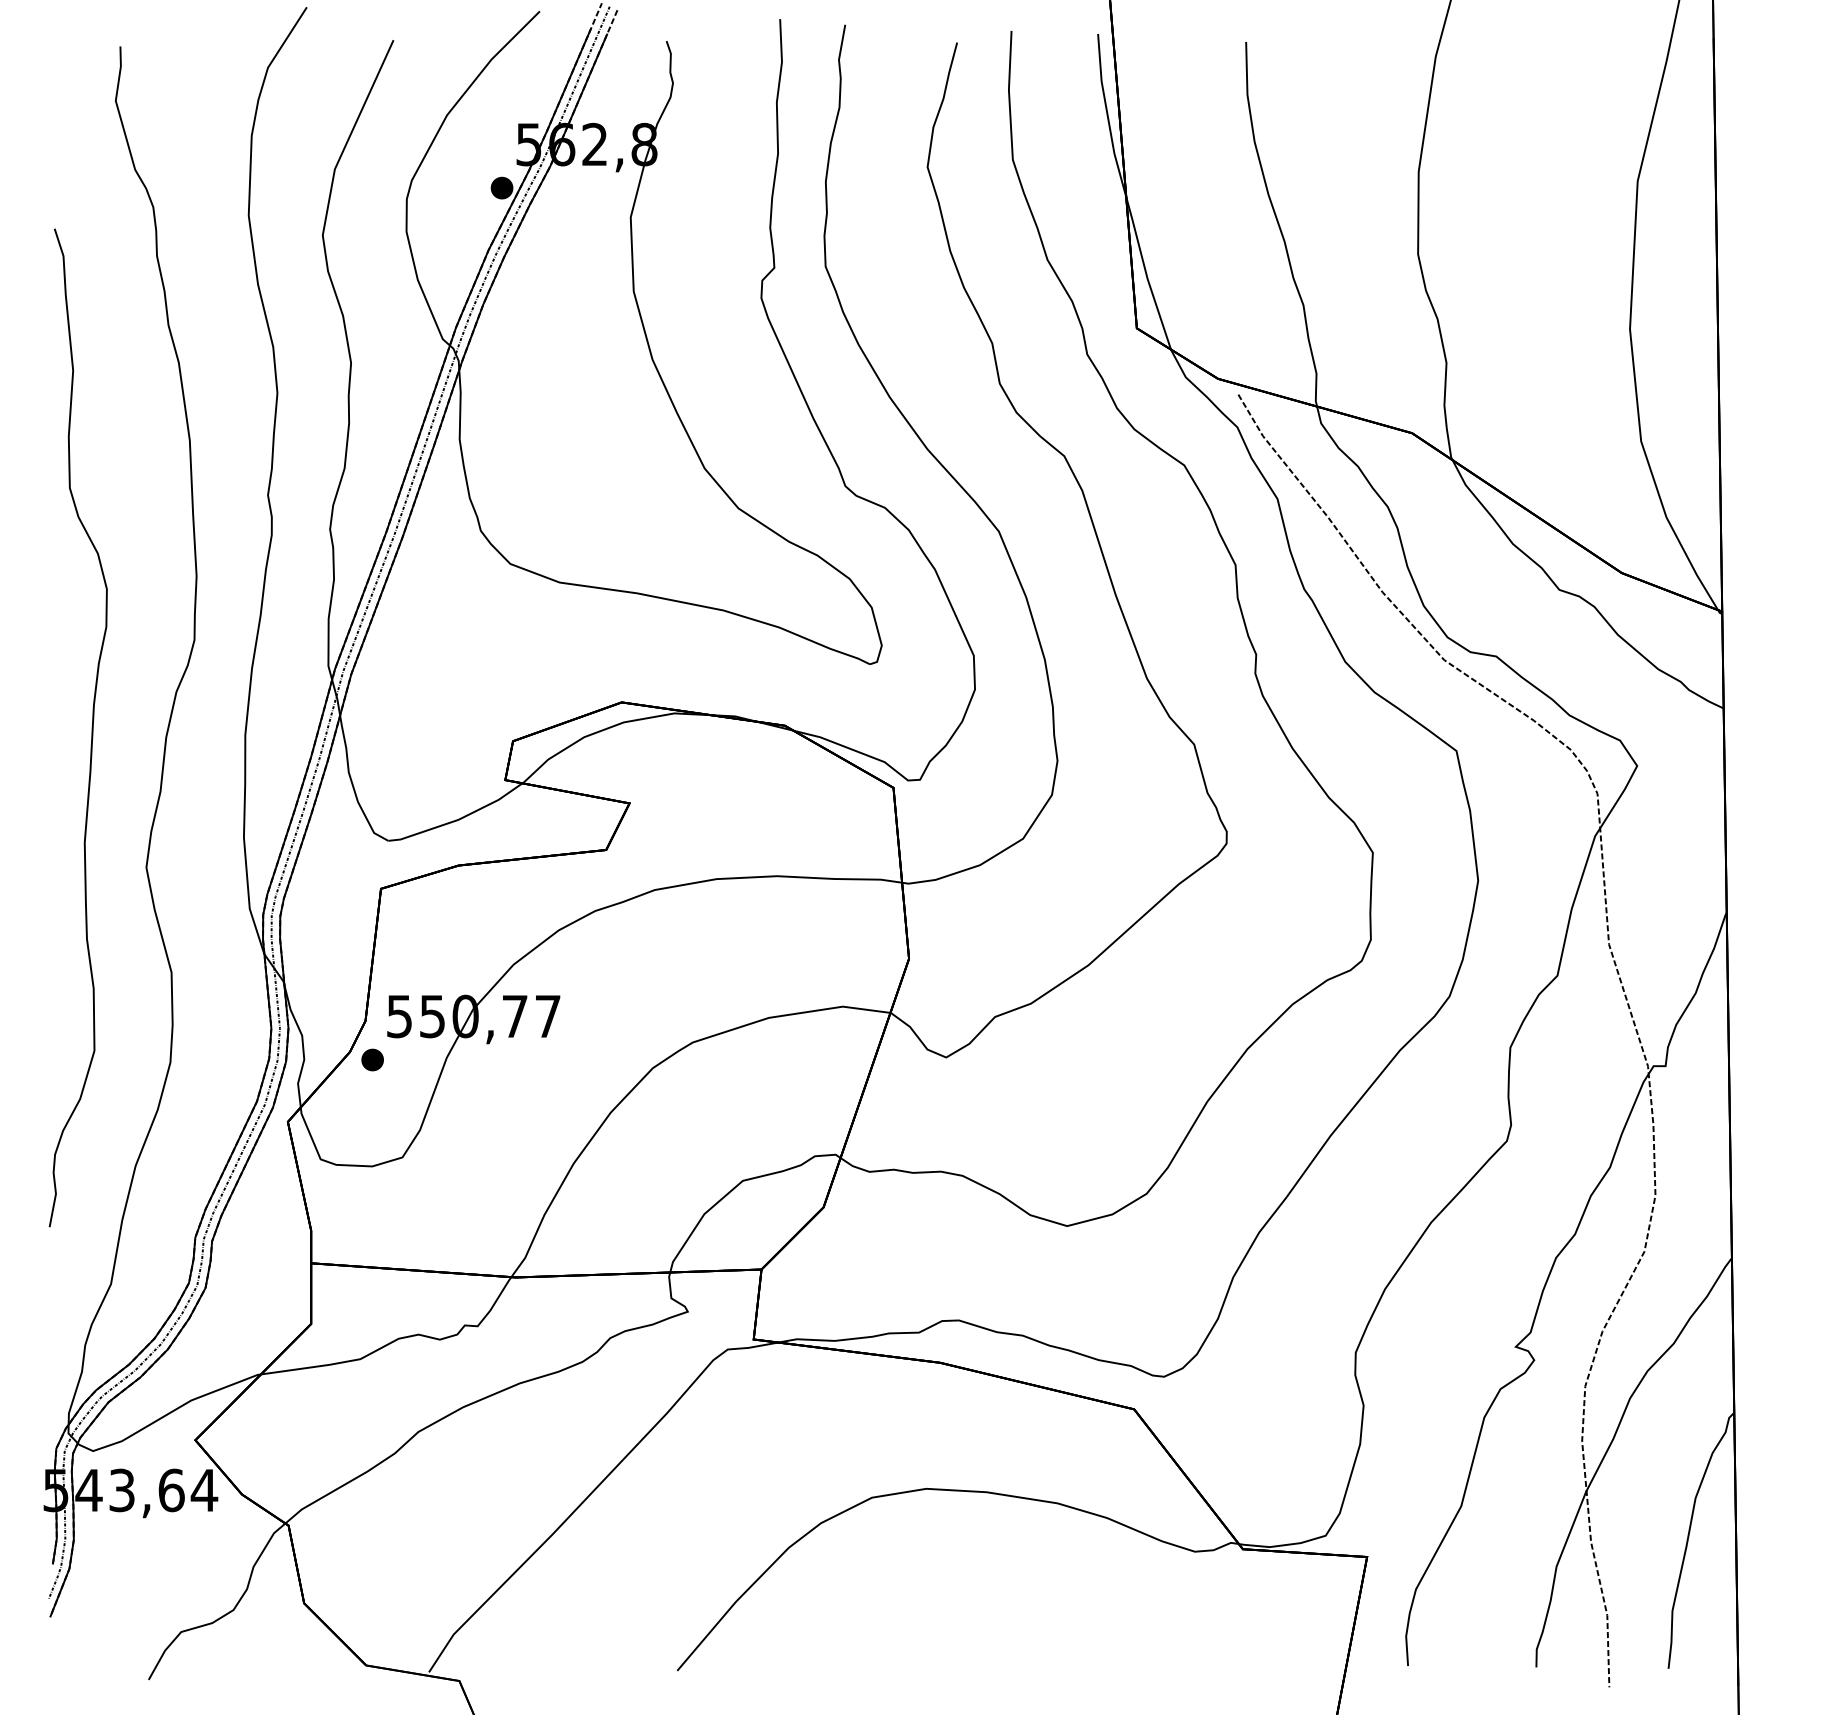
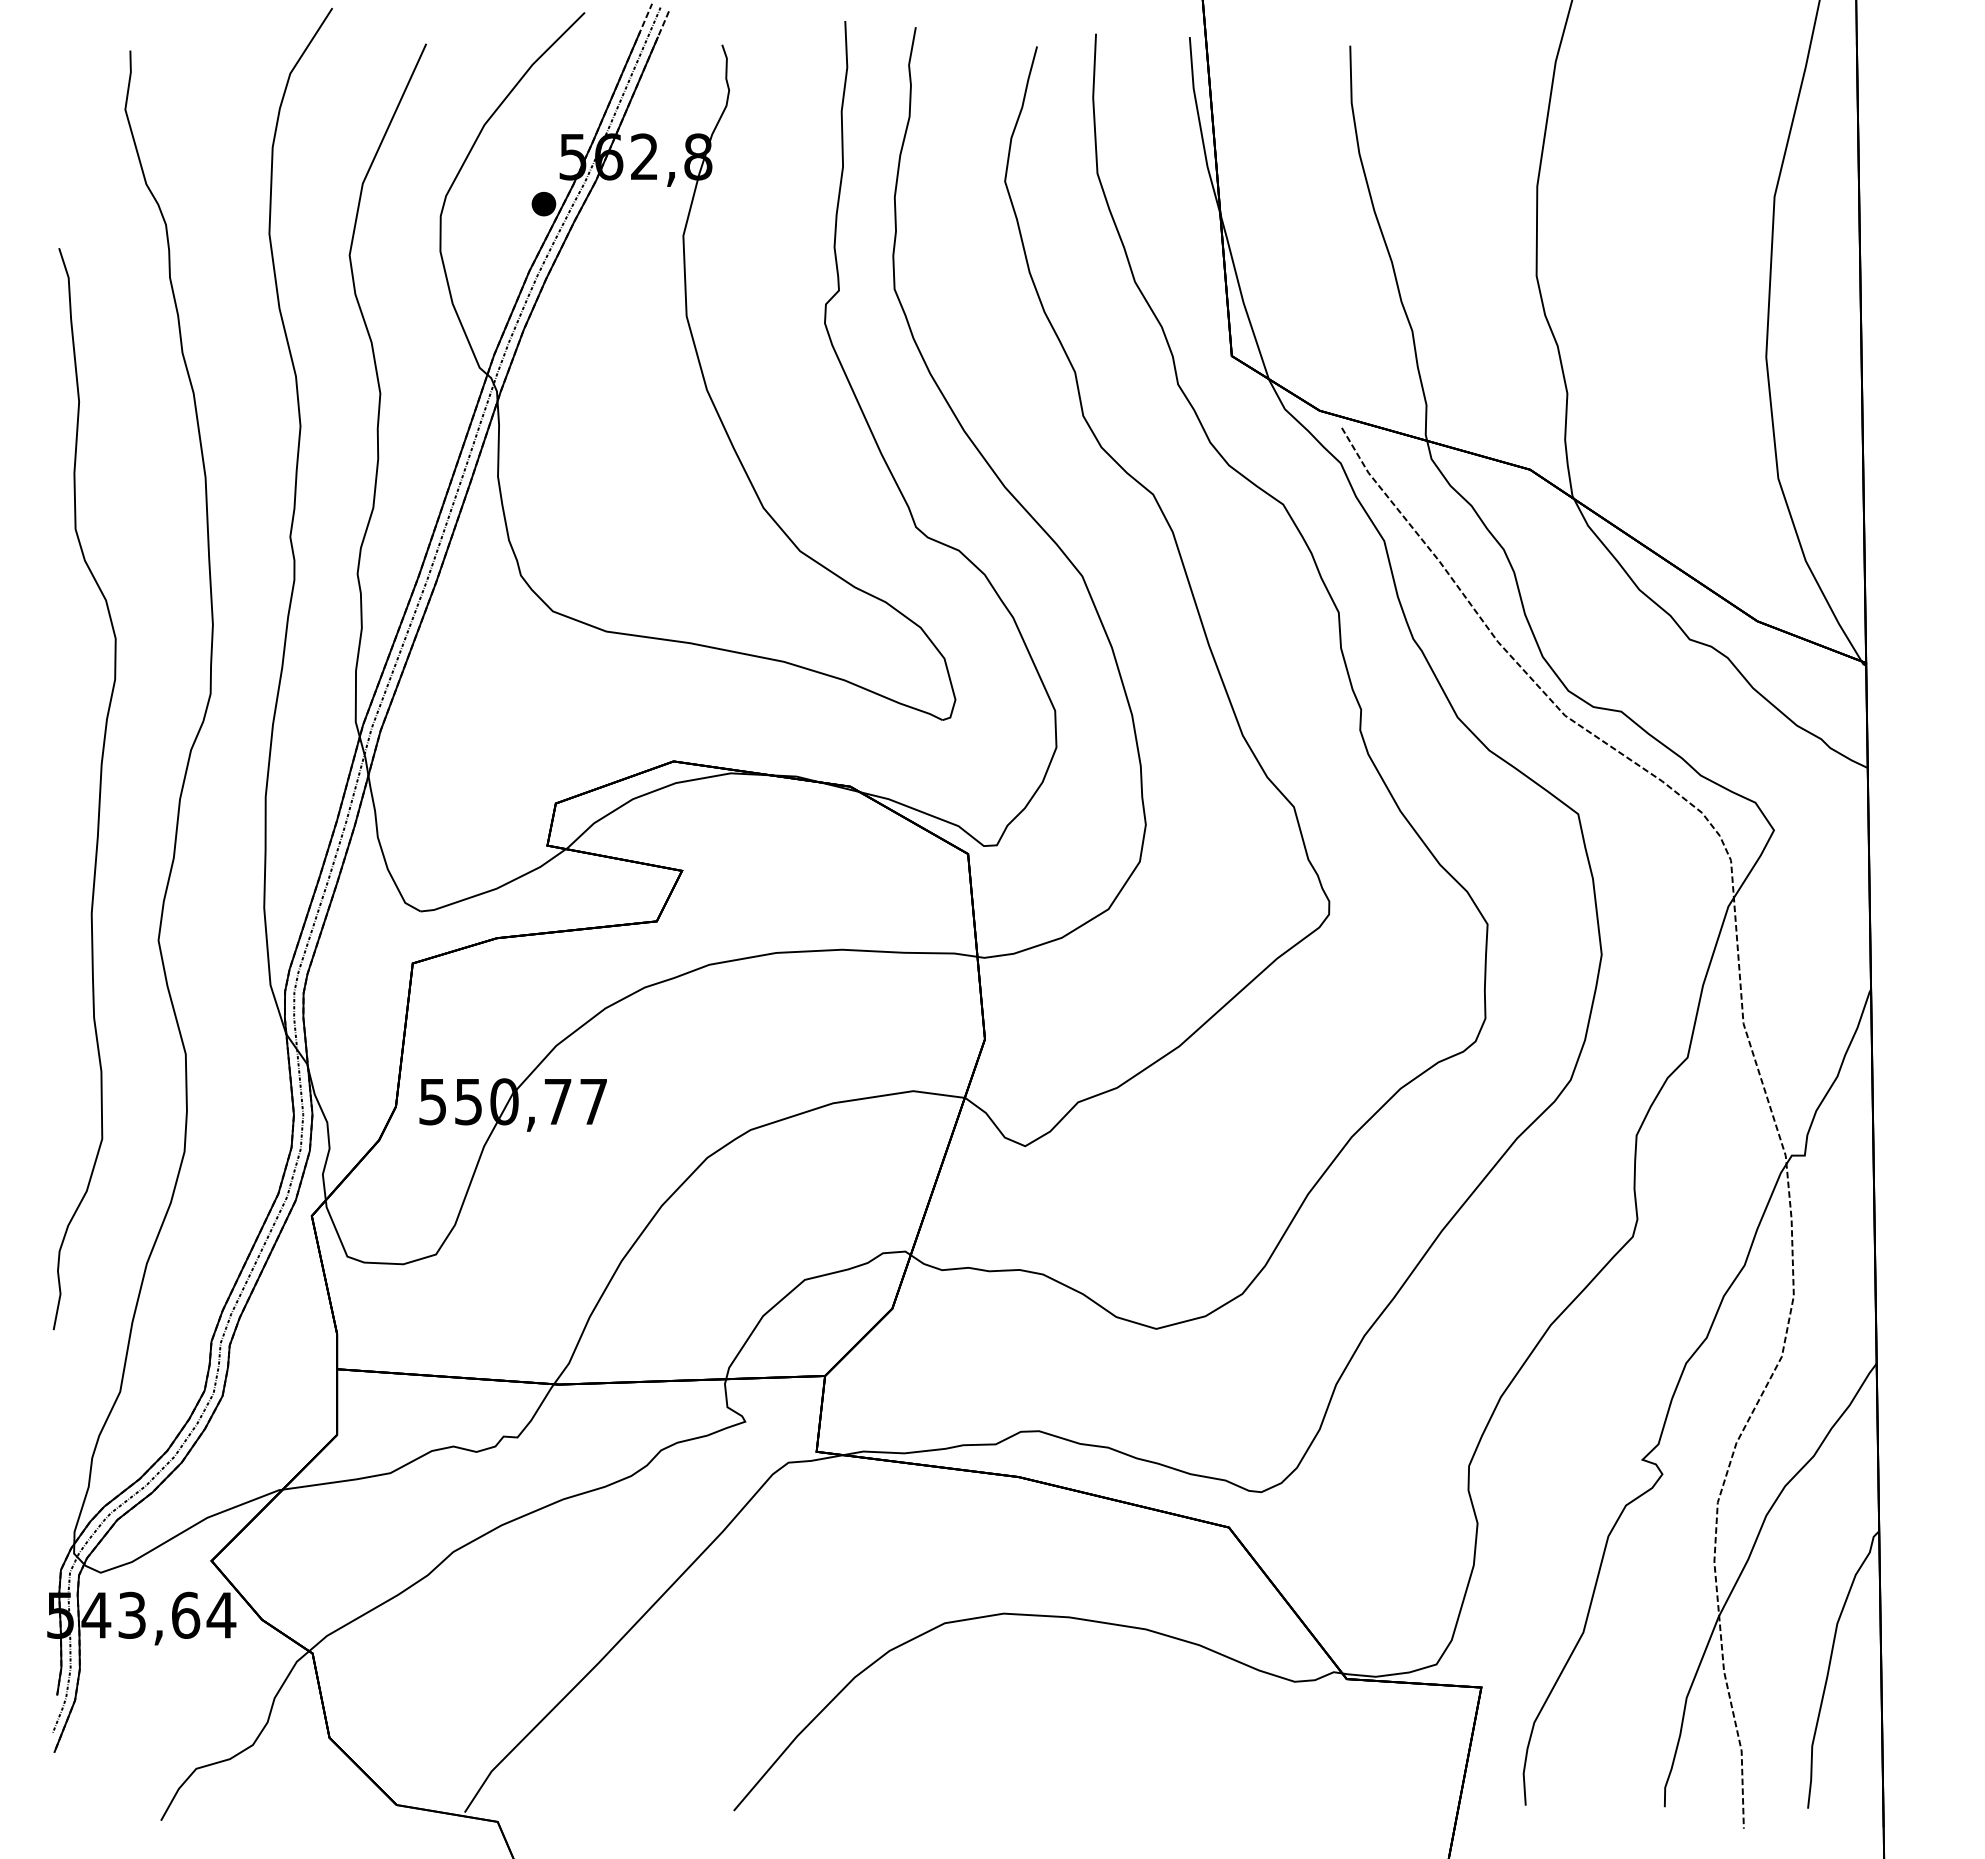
part: (372, 1059) -> (403, 1148), removed

